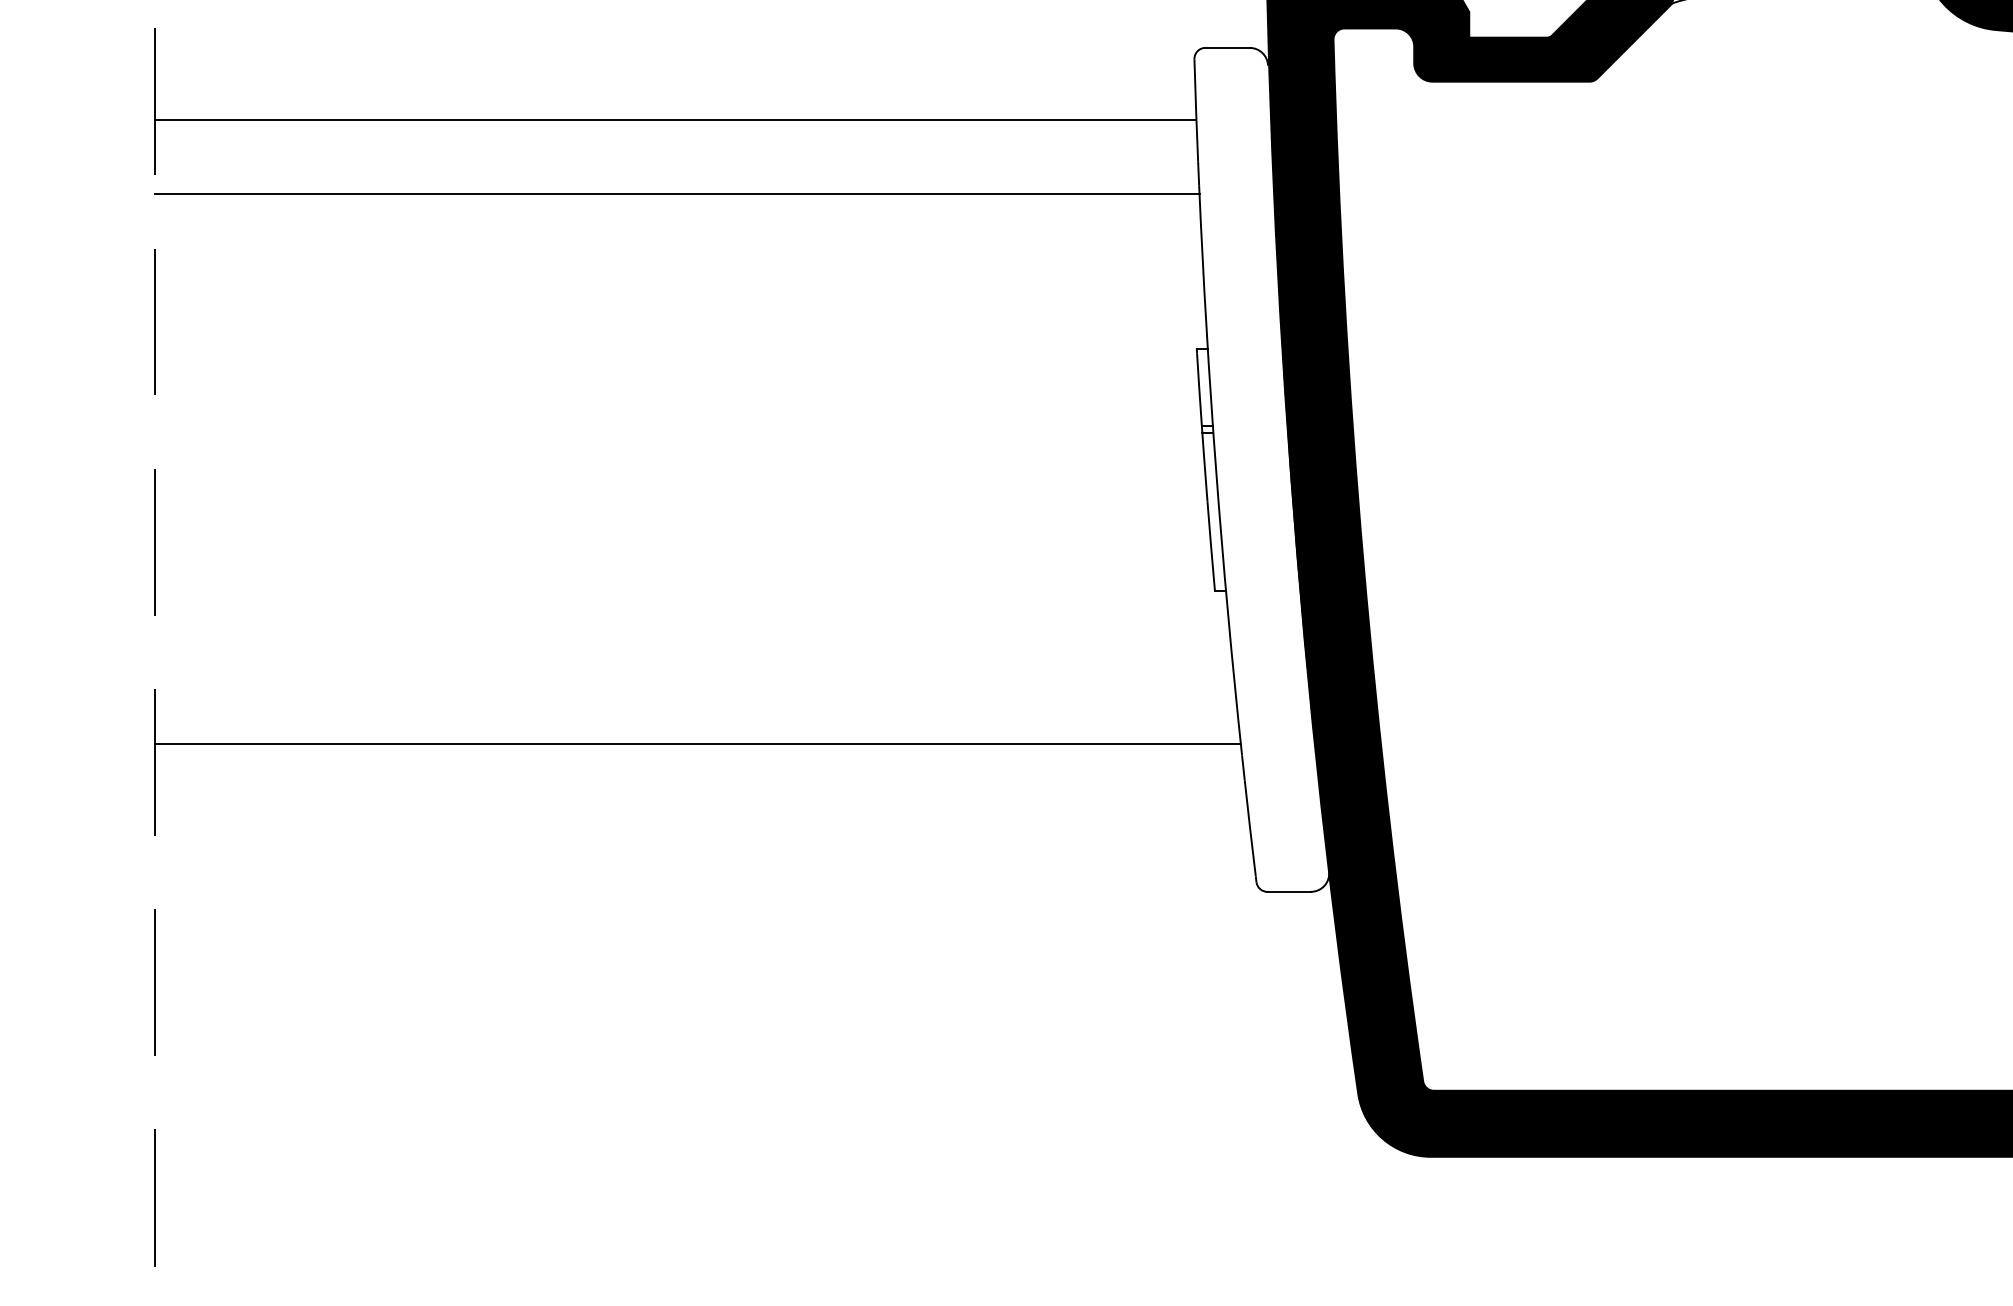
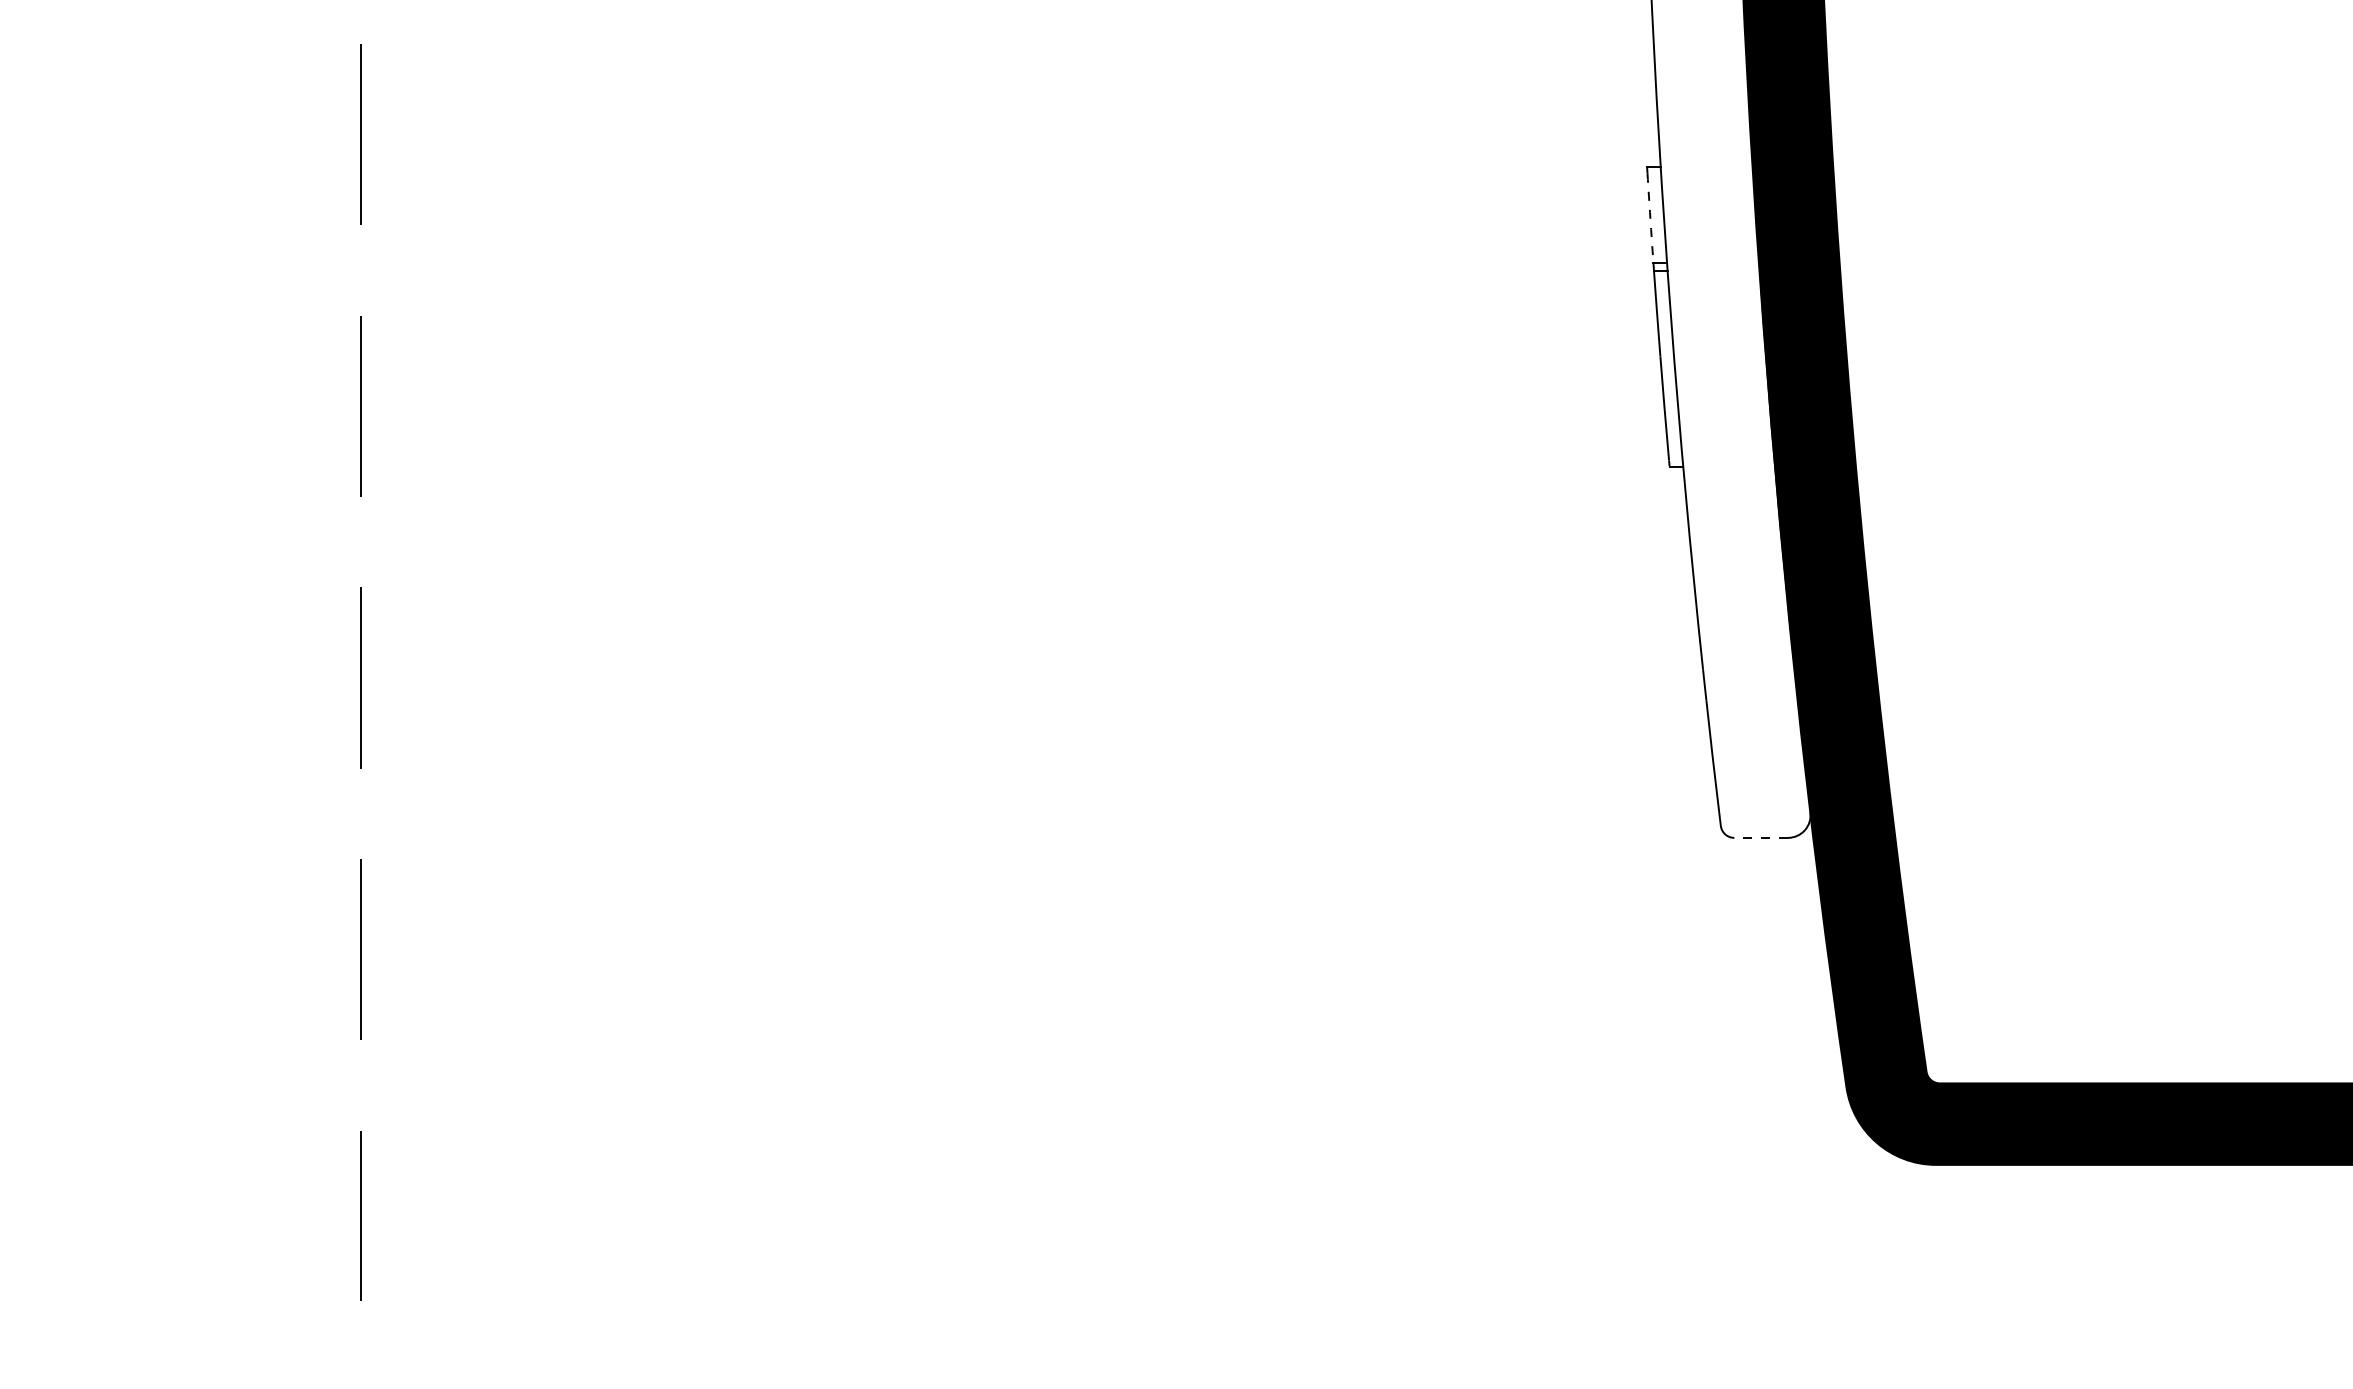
arc: (1199, 389) -> (1650, 217), solid -> dashed
line: (697, 744) -> (1030, 656), removed
line: (1289, 891) -> (1761, 837), solid -> dashed

